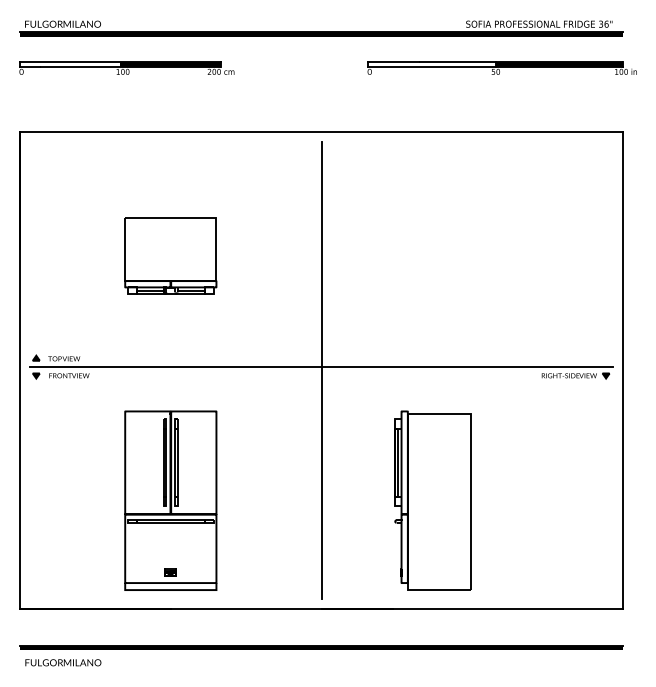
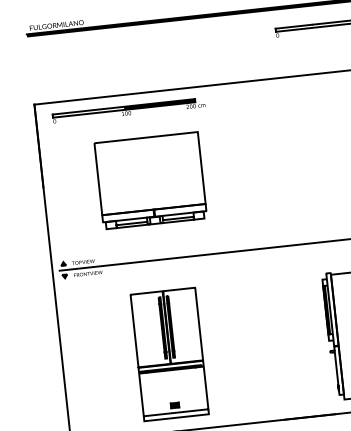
part: (126, 67) -> (128, 110), moved
part: (170, 255) -> (150, 180), size x1.6
line: (321, 370) -> (266, 250), removed

